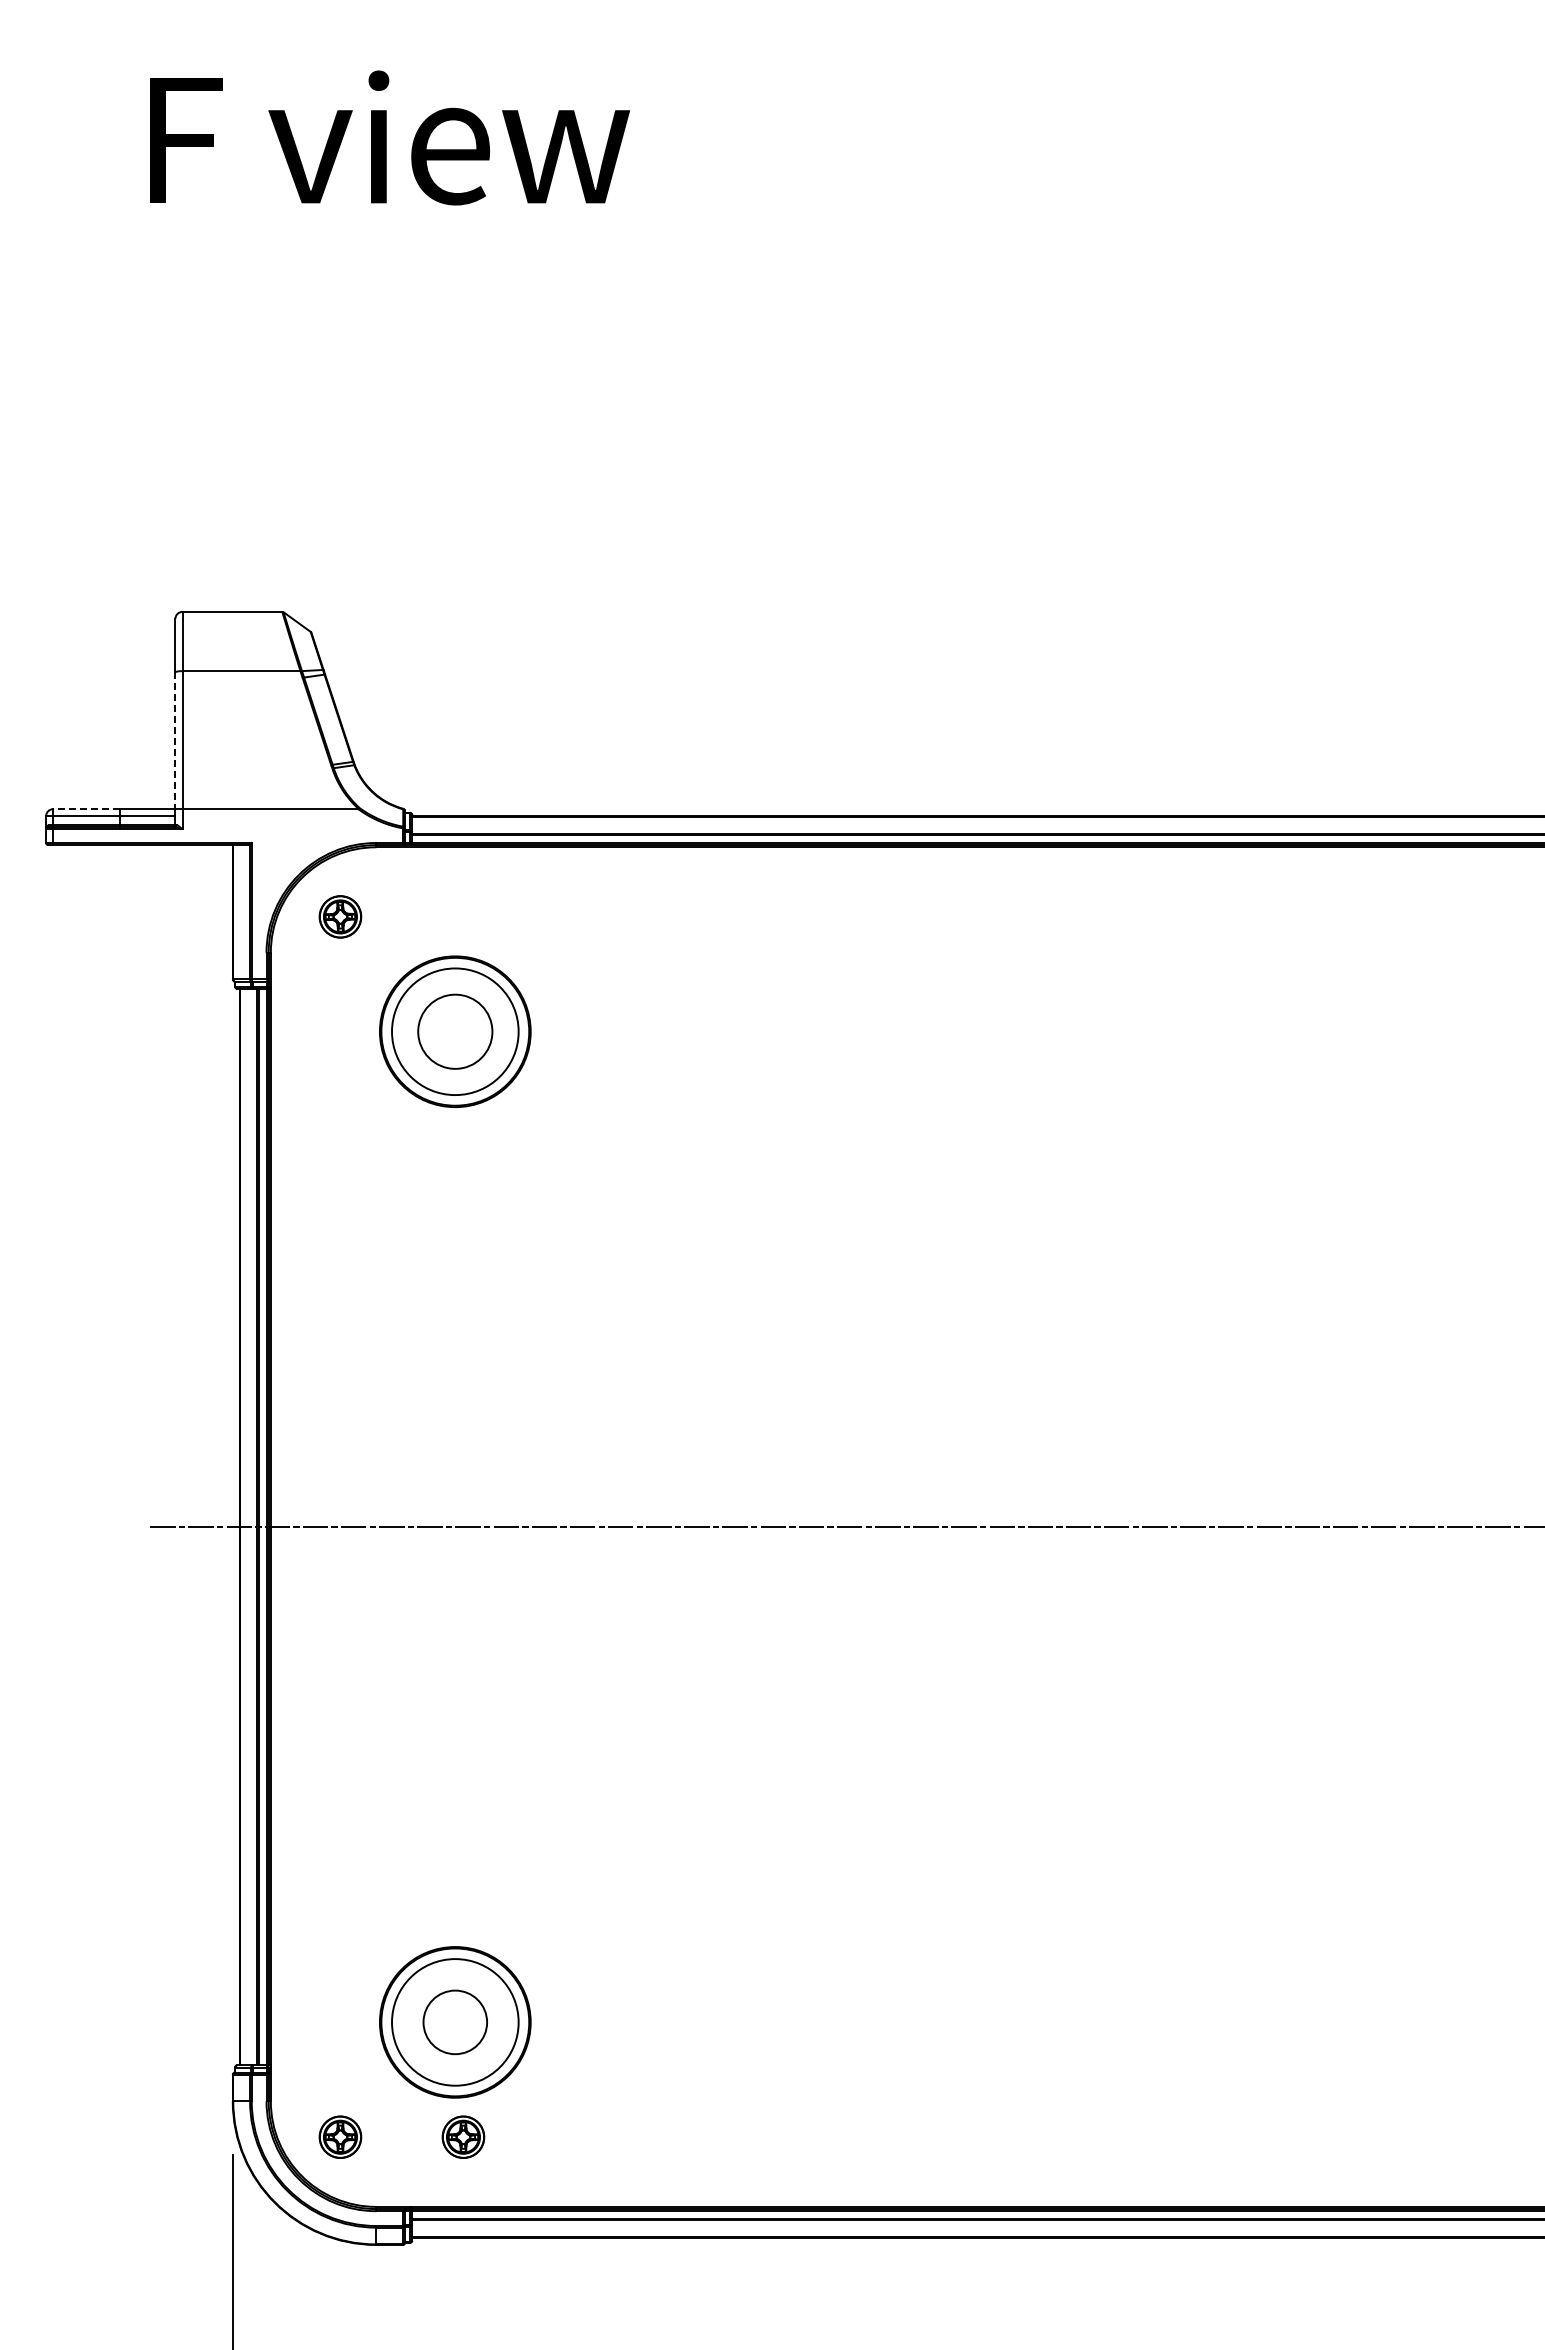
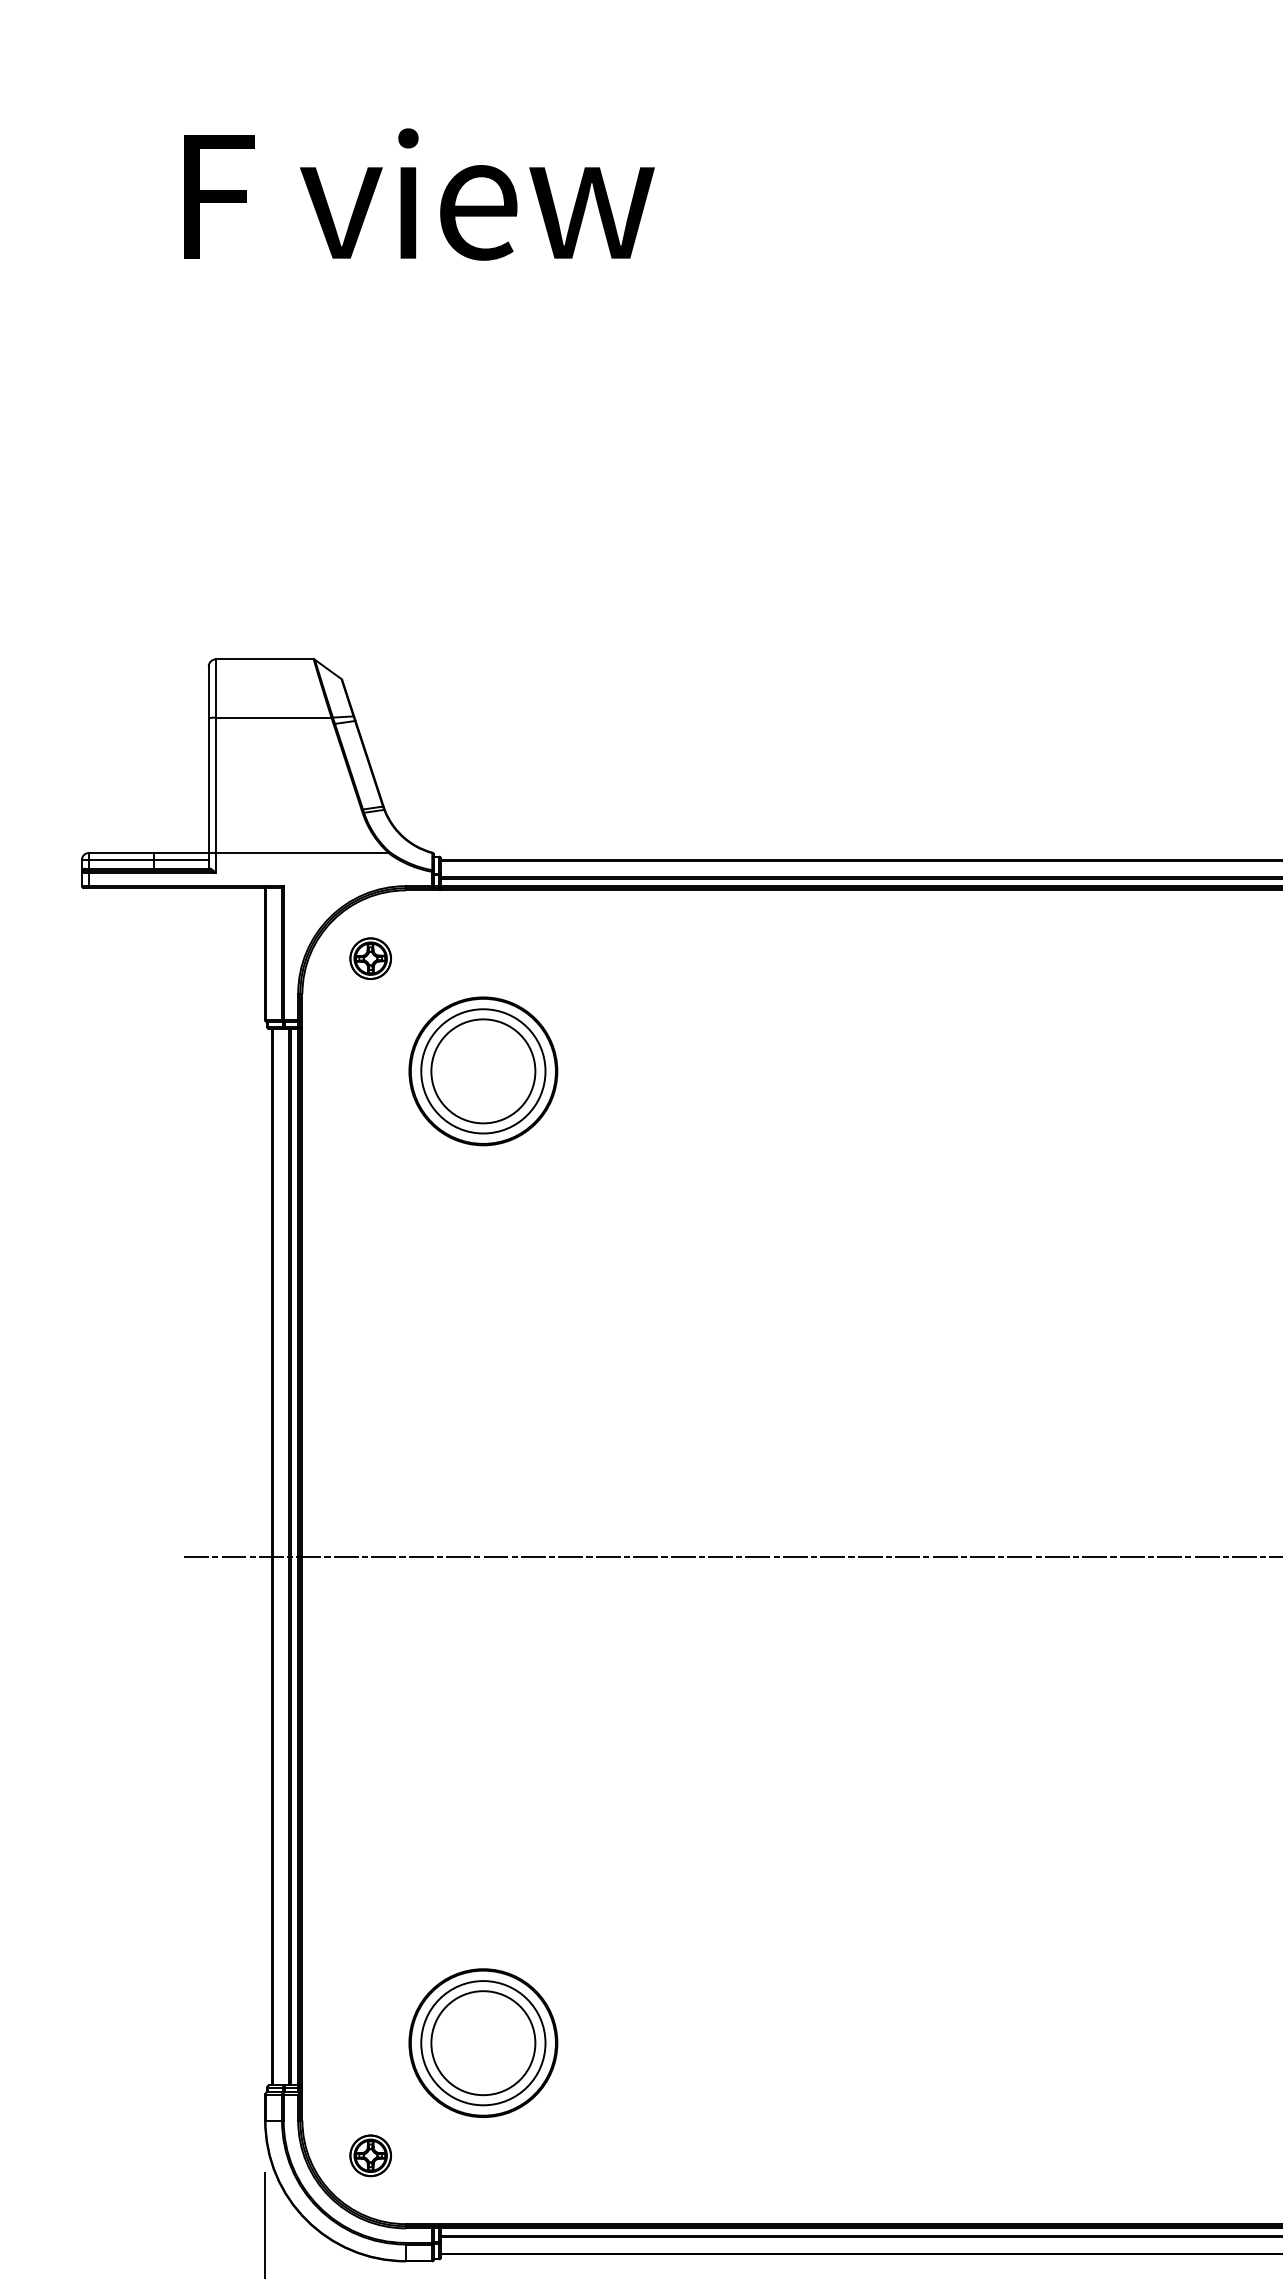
line: (175, 741) -> (208, 786), dashed -> solid
line: (85, 809) -> (120, 853), dashed -> solid
circle: (455, 1031) -> (483, 1071), size x1.43
circle: (455, 2022) -> (483, 2043), size x1.67
part: (463, 2136) -> (491, 2155), removed

